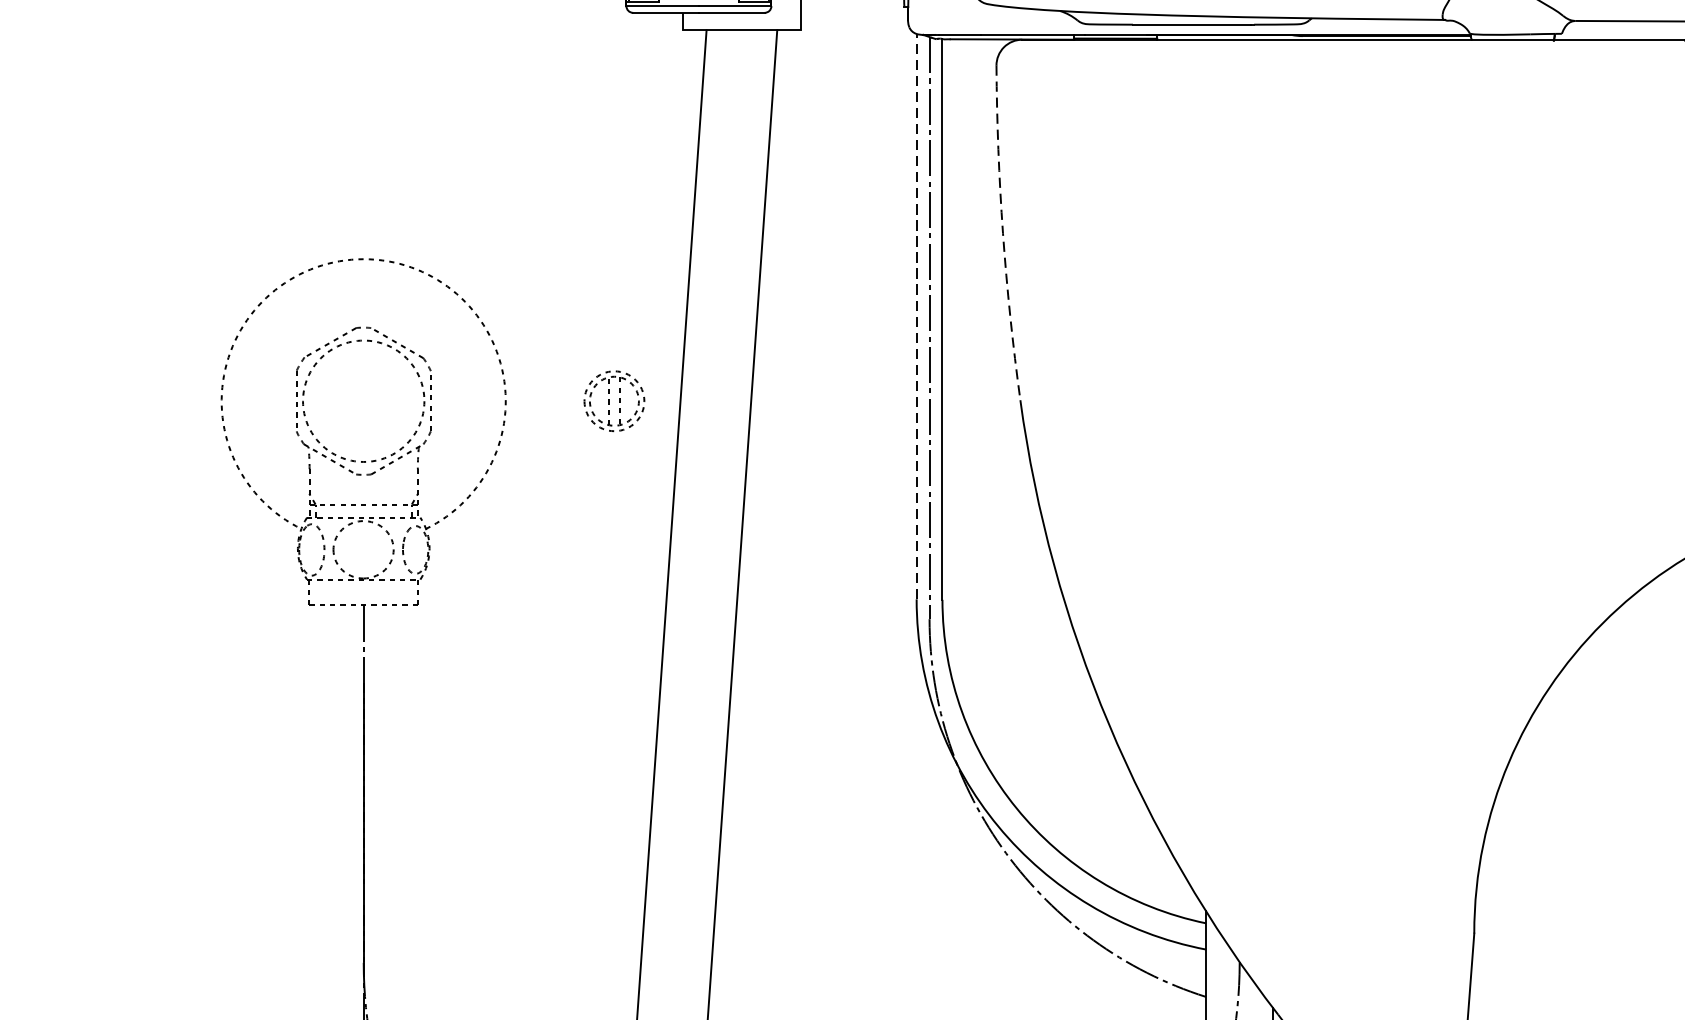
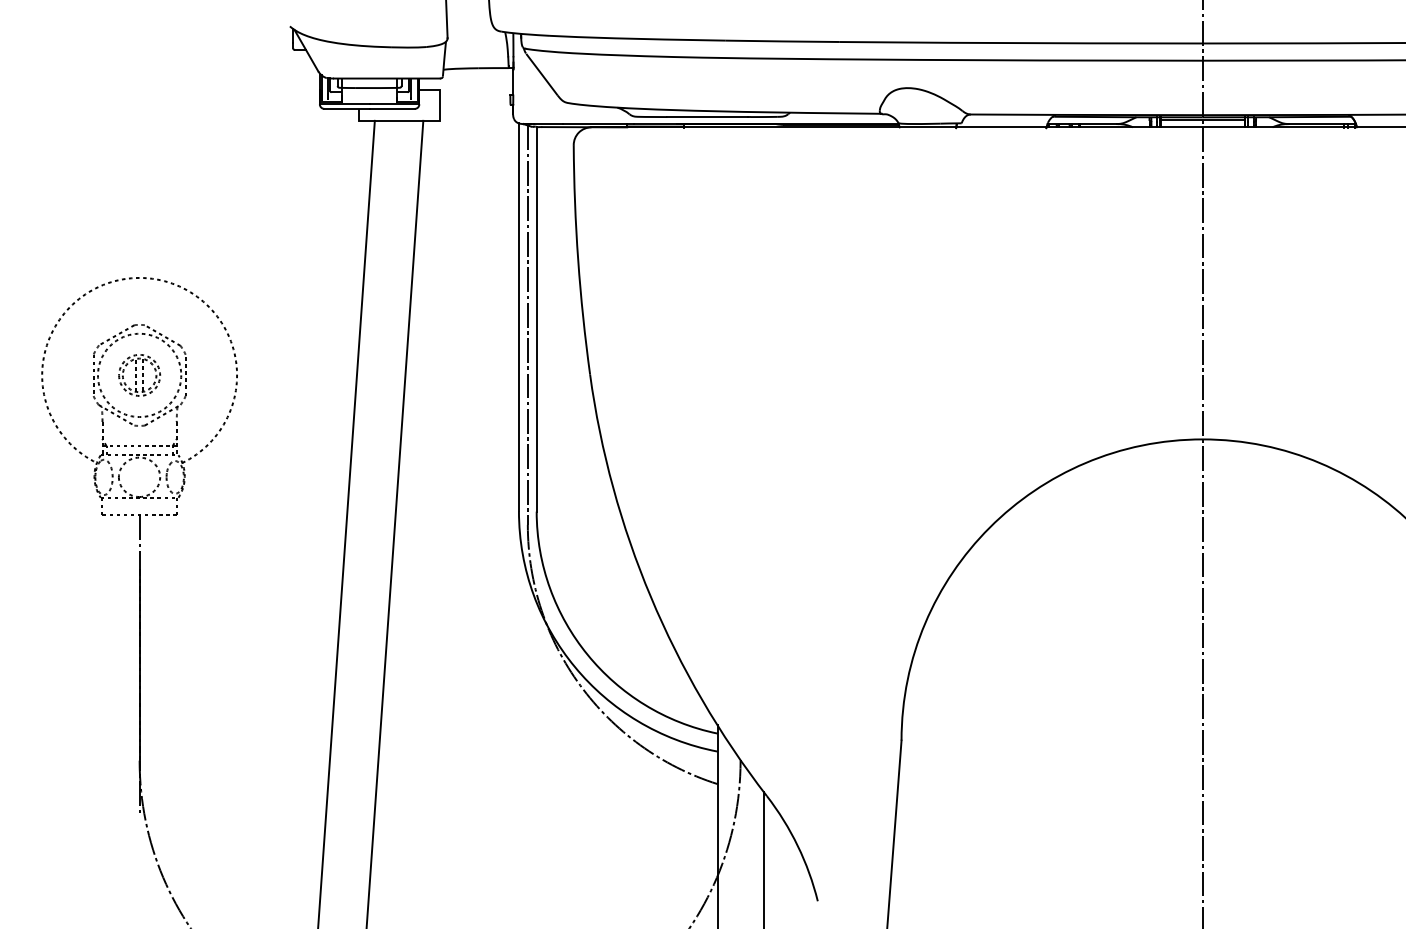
arc: (1003, 233) -> (578, 260), dashed -> solid
line: (915, 316) -> (518, 317), dashed -> solid
part: (614, 401) -> (139, 375), moved

